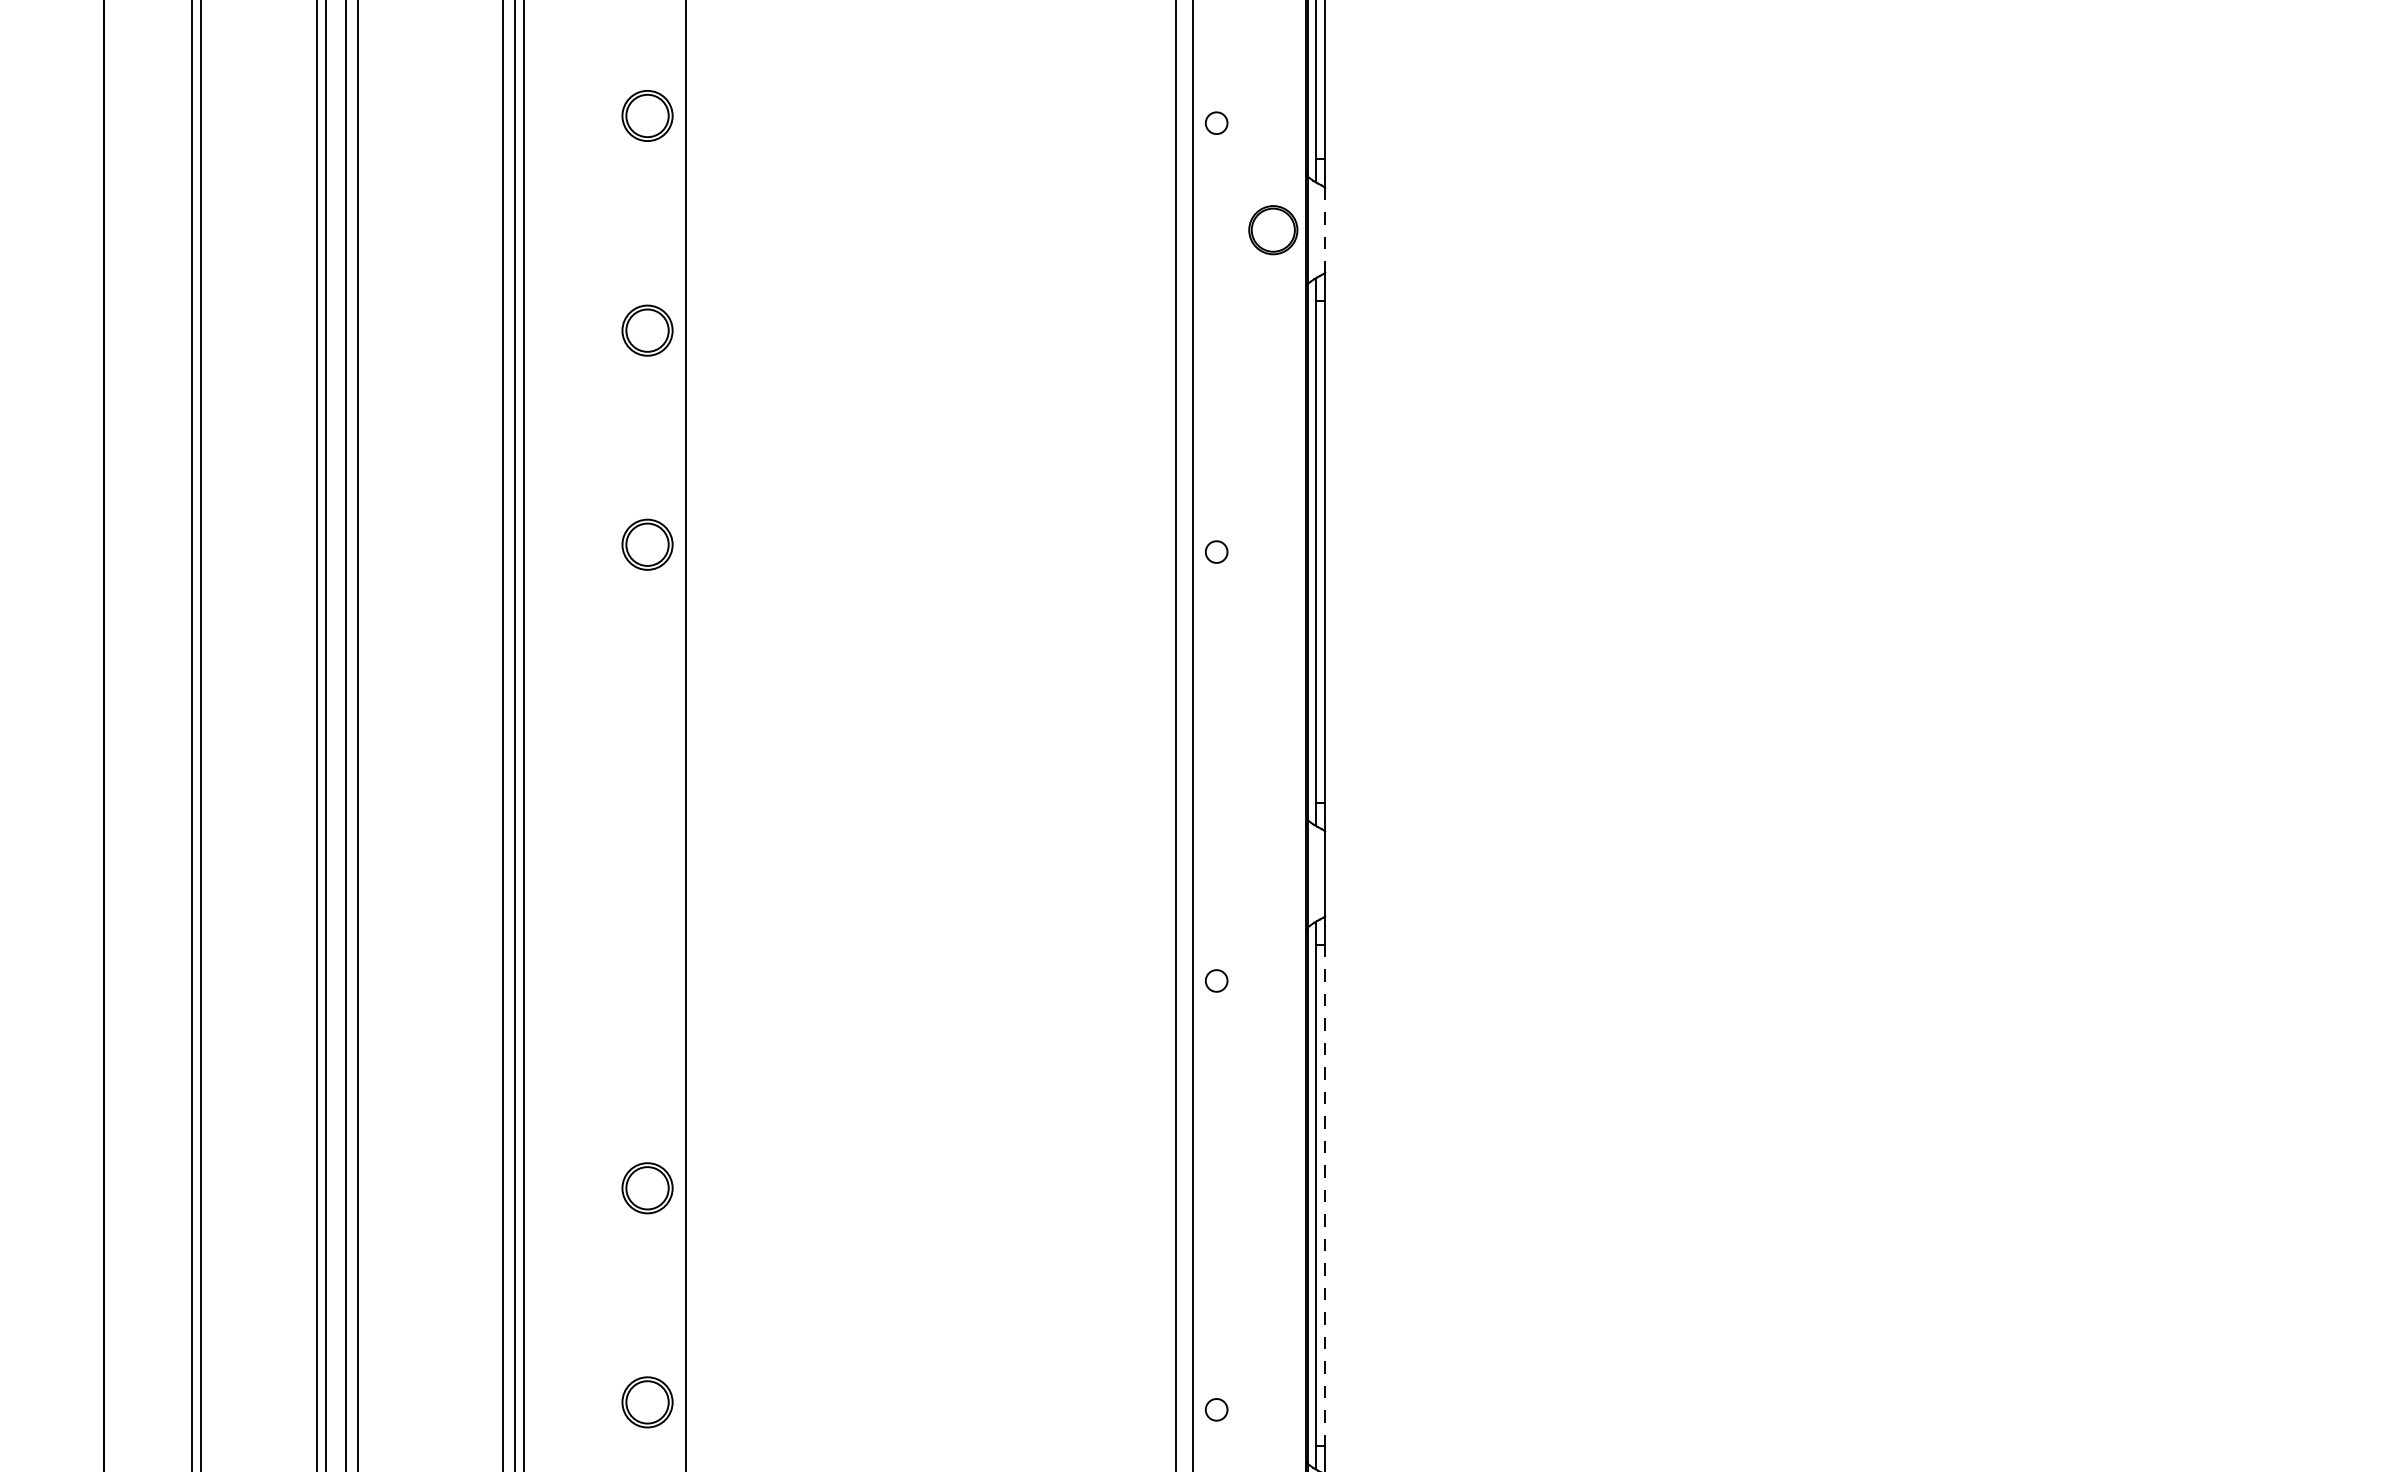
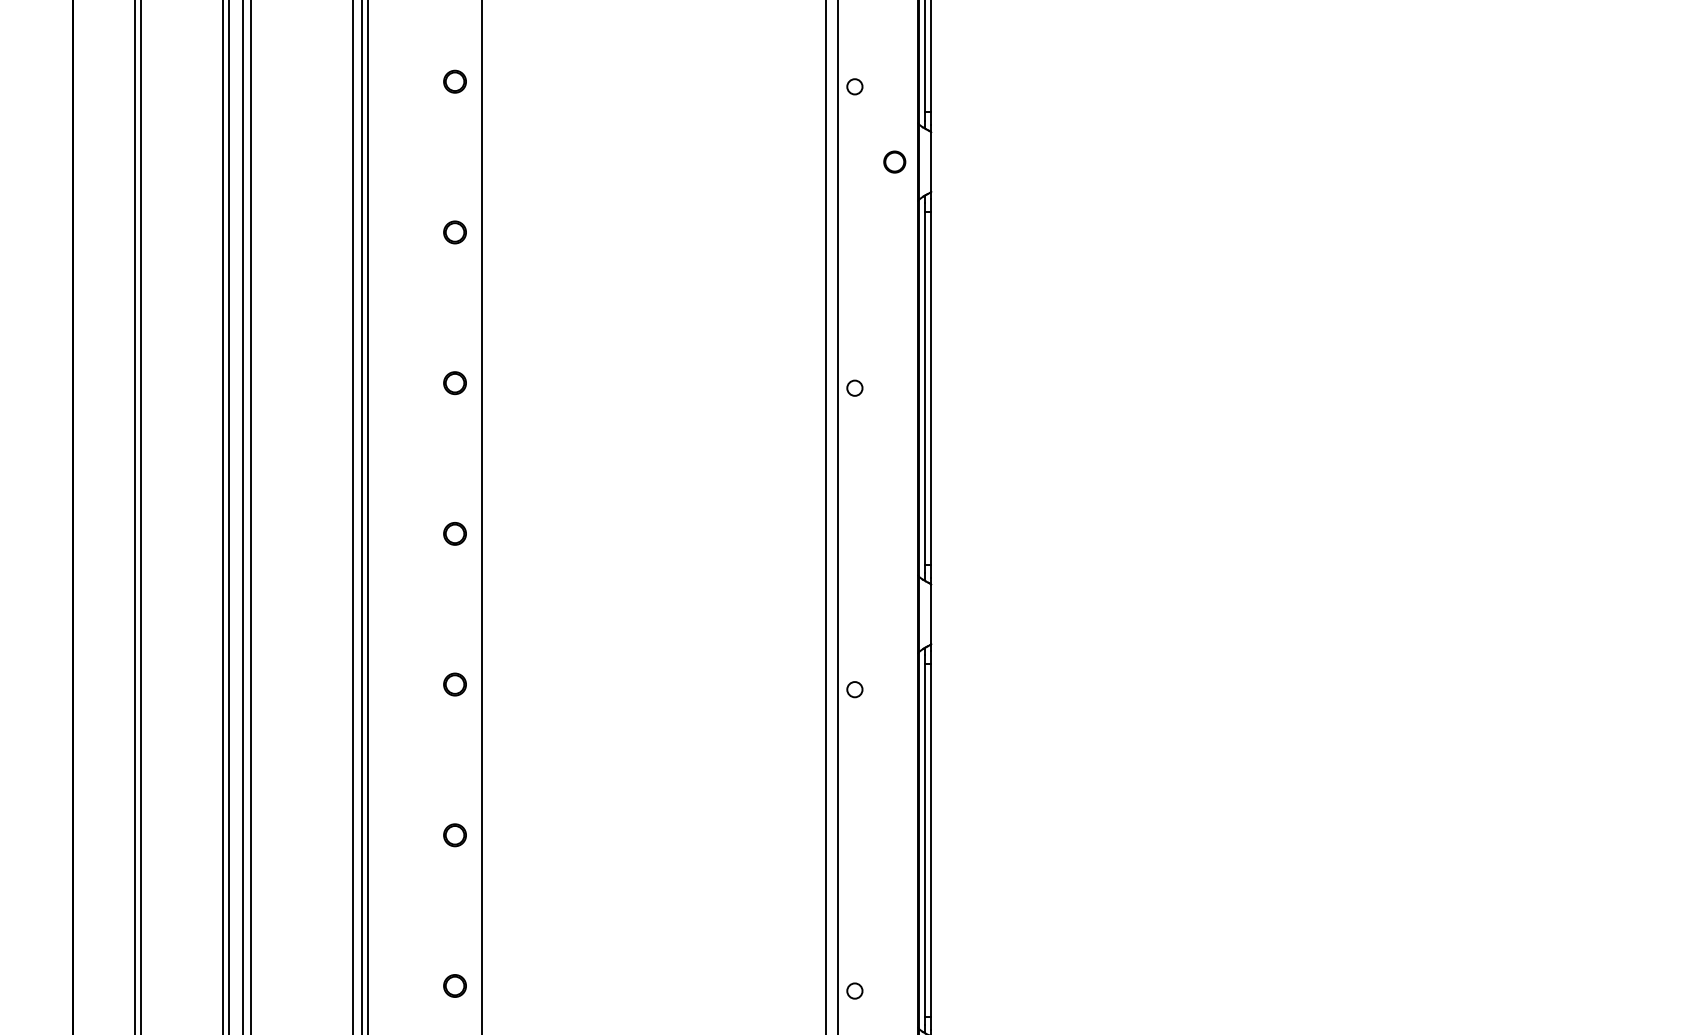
part: (647, 115) -> (454, 81), size x0.62
part: (1273, 230) -> (894, 162), size x0.62
line: (1325, 230) -> (931, 162), dashed -> solid
part: (647, 329) -> (454, 231), size x0.62
part: (647, 544) -> (454, 382), size x0.62
part: (647, 758) -> (454, 533), added
part: (647, 973) -> (454, 684), added
part: (647, 1187) -> (454, 834), size x0.62
line: (1325, 1195) -> (931, 840), dashed -> solid
part: (647, 1402) -> (454, 985), size x0.62

